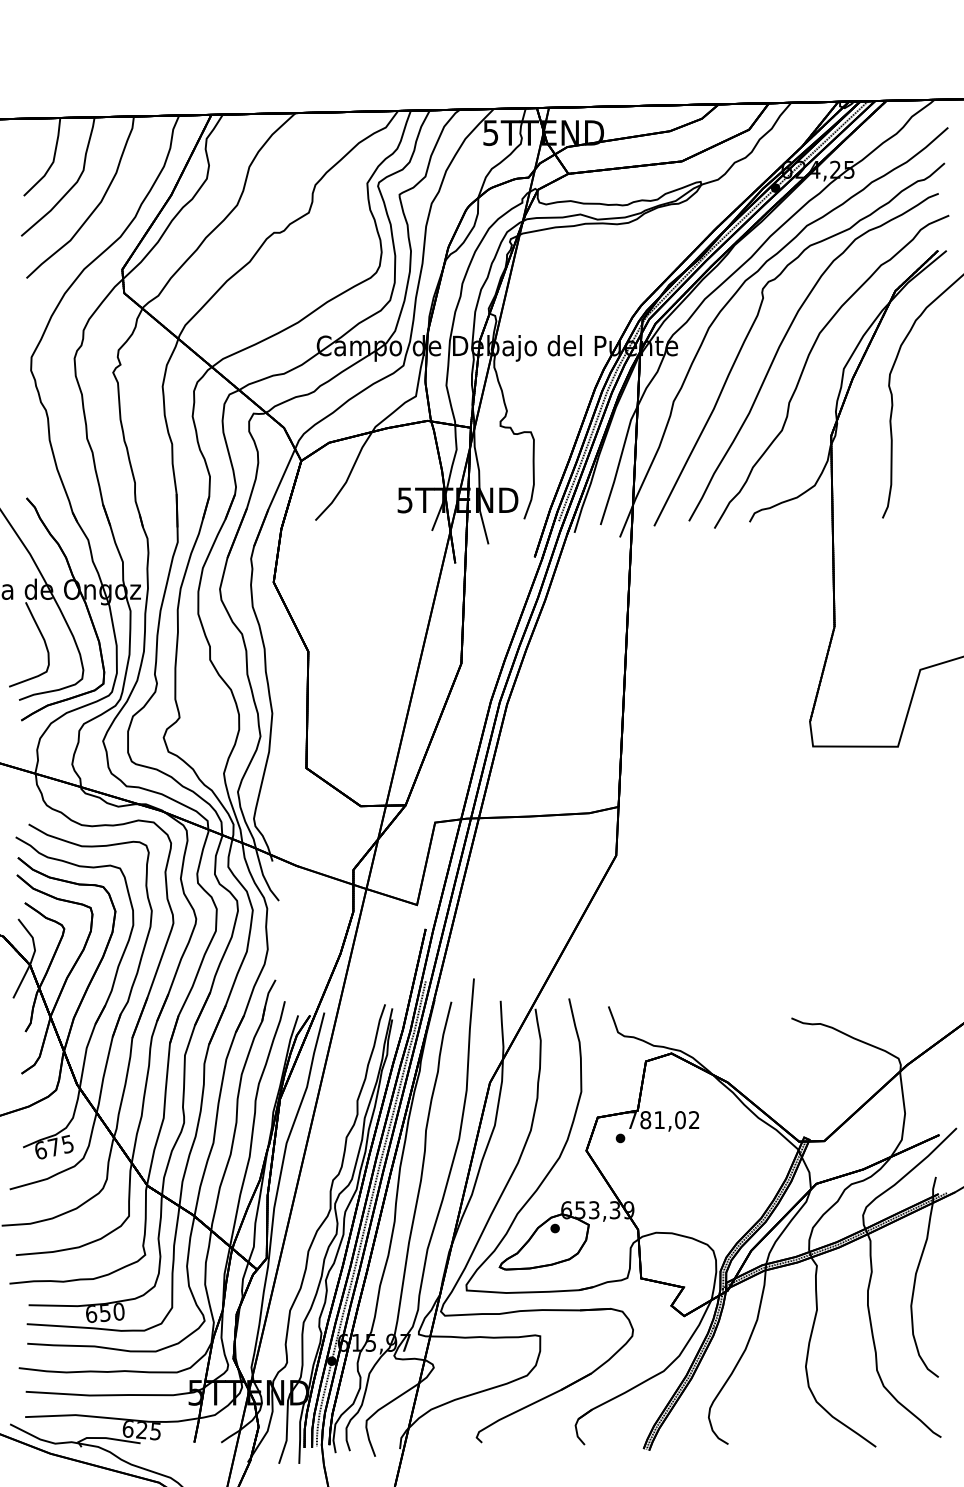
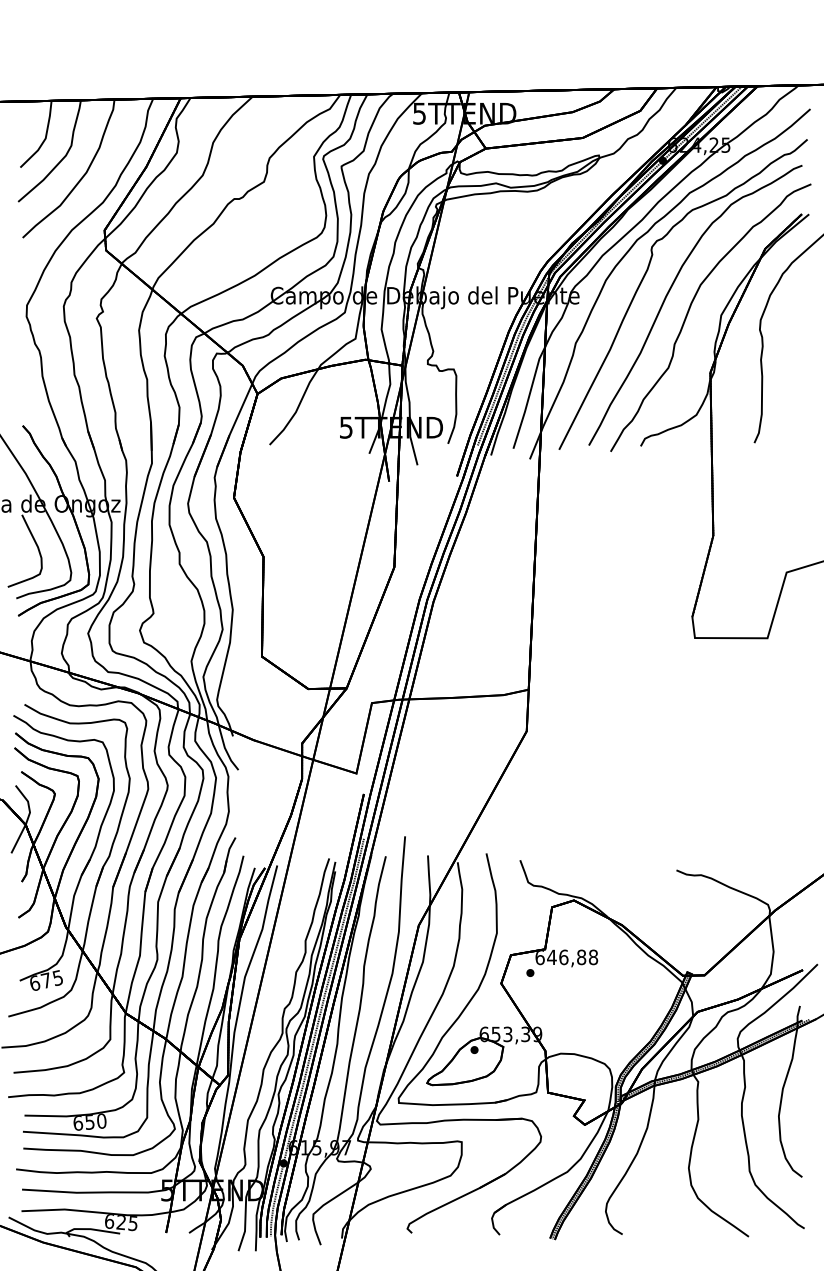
text: (662, 1120) -> (566, 957), 781,02 -> 646,88

